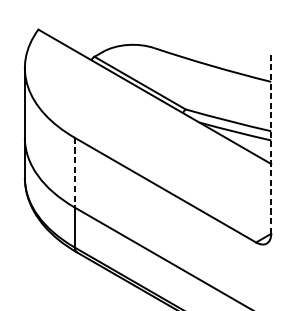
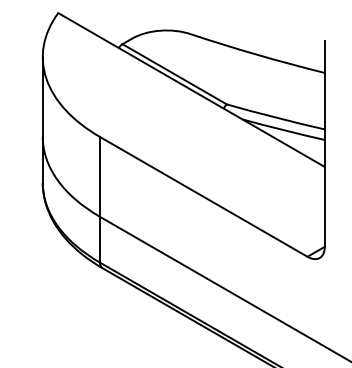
line: (270, 144) -> (324, 144), dashed -> solid
line: (75, 172) -> (100, 176), dashed -> solid

